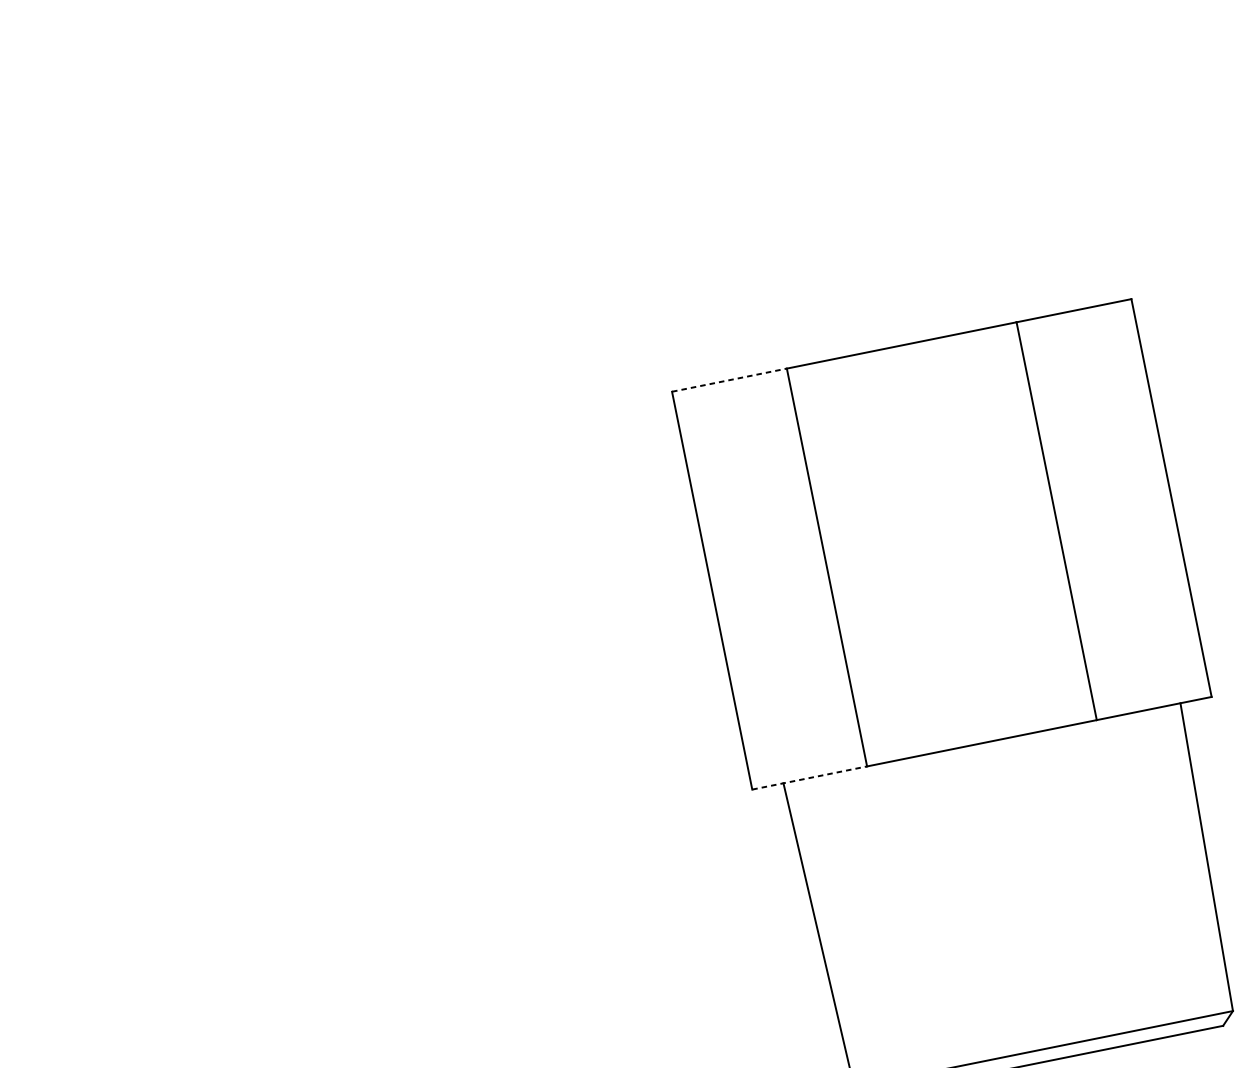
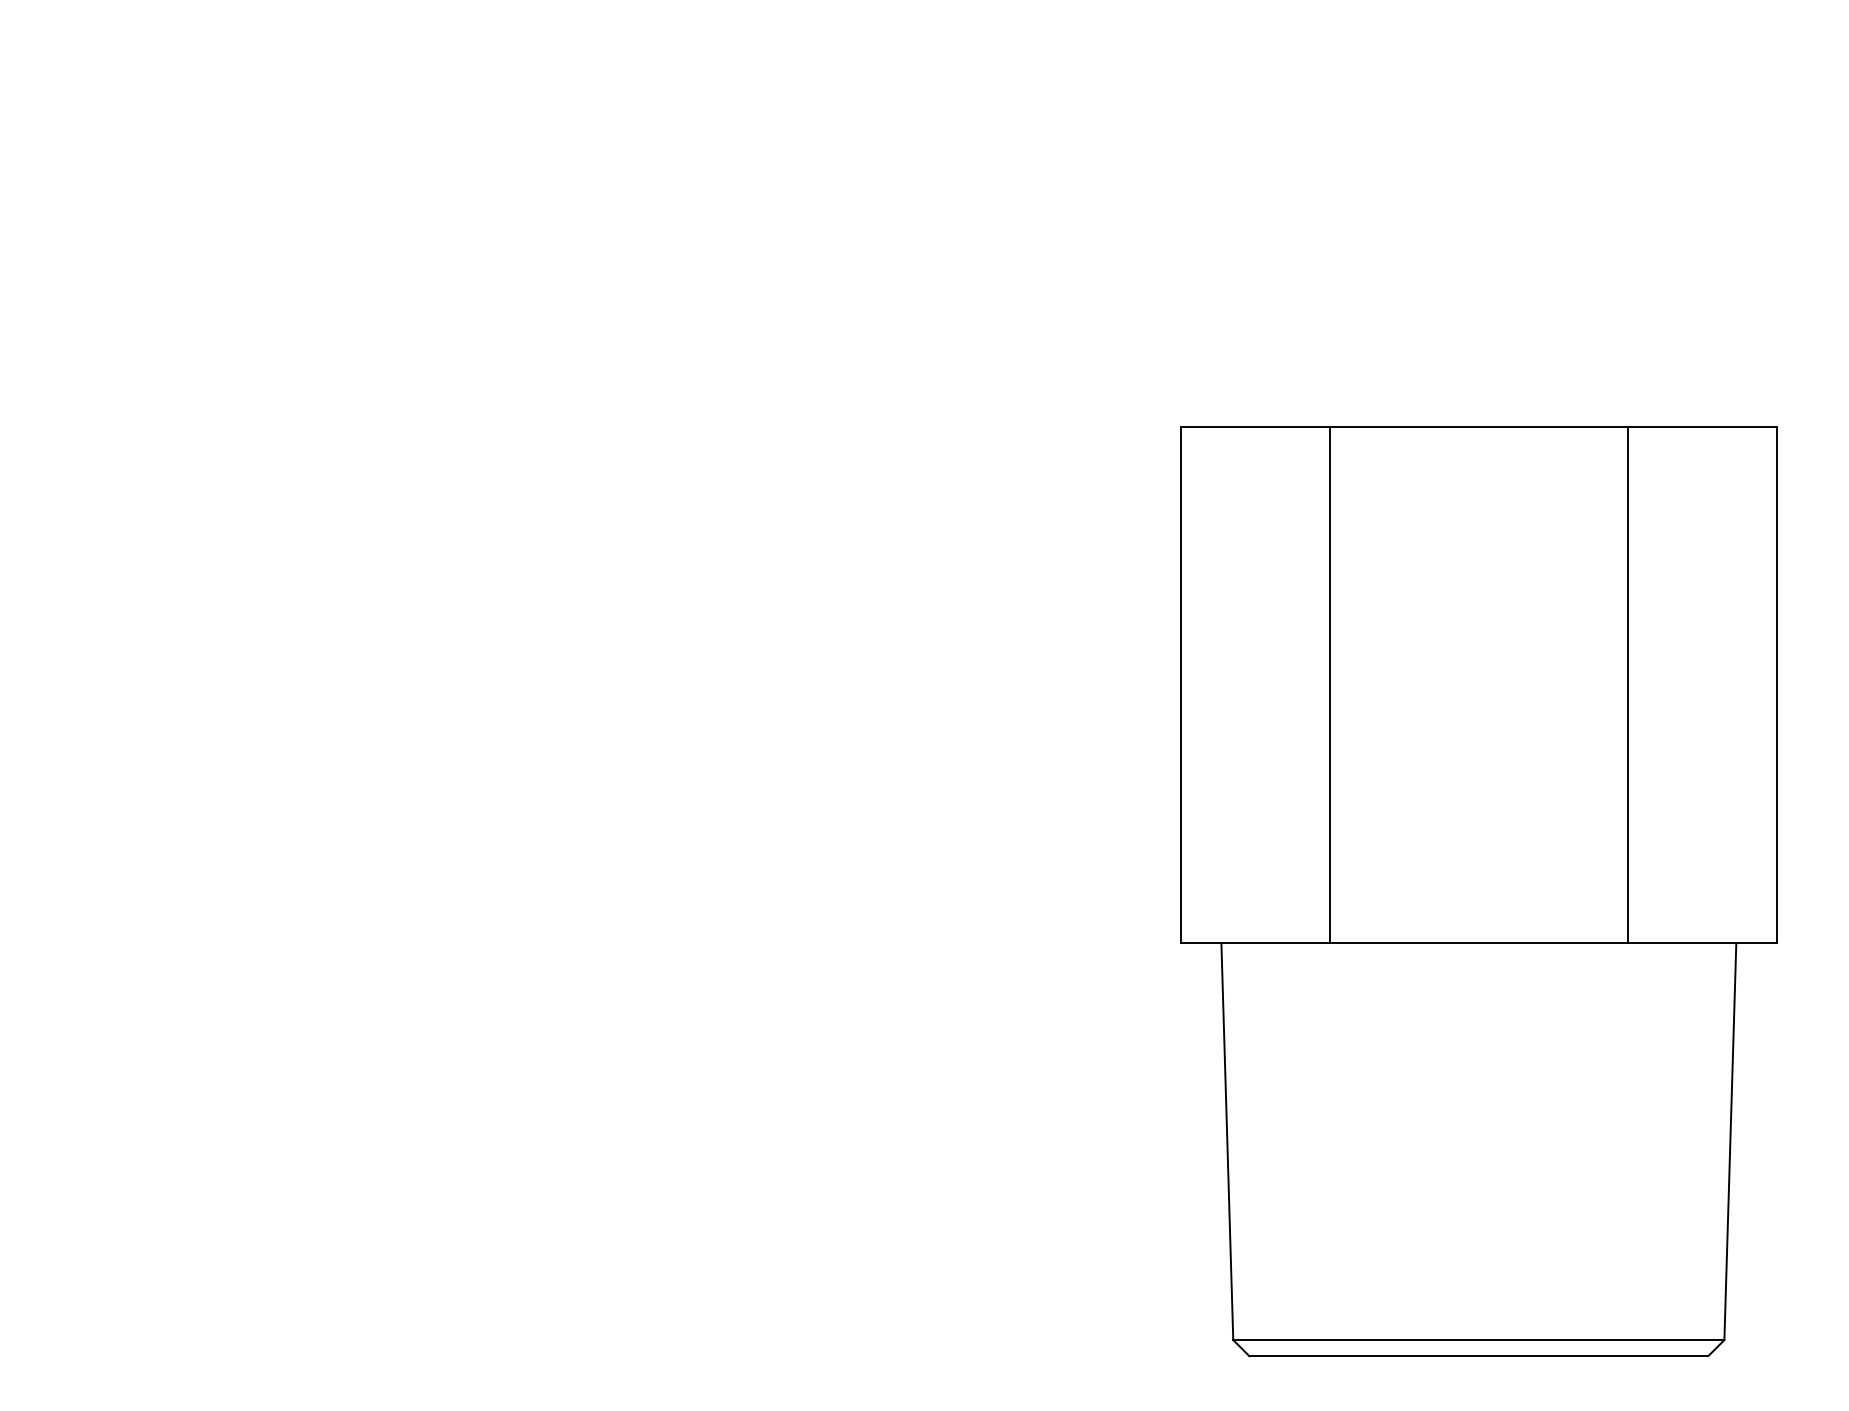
line: (729, 380) -> (1255, 427), dashed -> solid
line: (809, 778) -> (1255, 943), dashed -> solid

